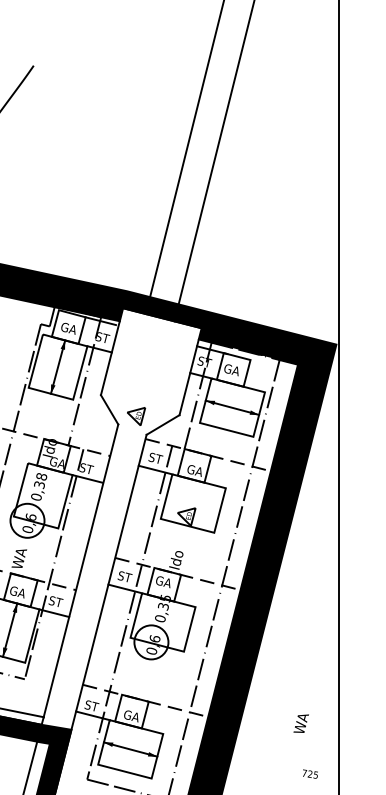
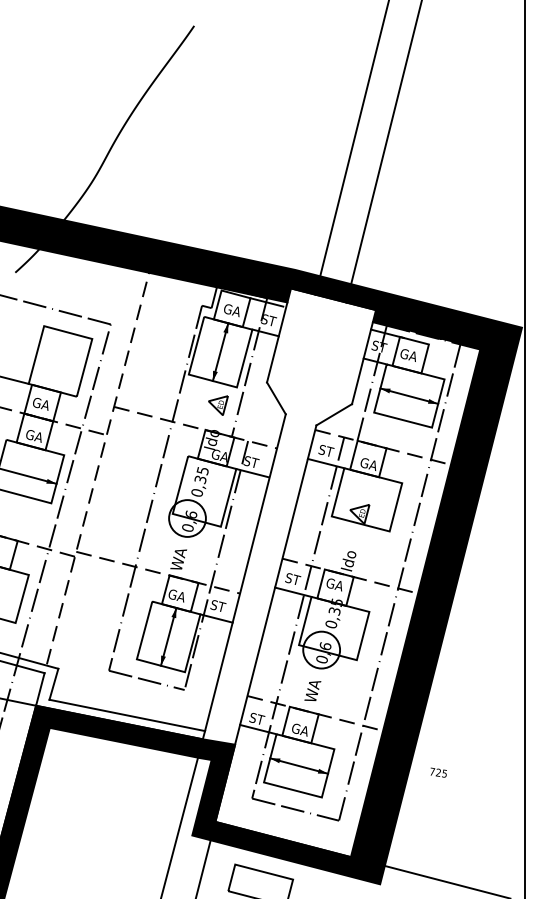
part: (136, 416) -> (218, 405), moved
text: (41, 476) -> (202, 470), 0,38 -> 0,35
text: (300, 724) -> (312, 691), moved
text: (310, 773) -> (438, 772), moved

